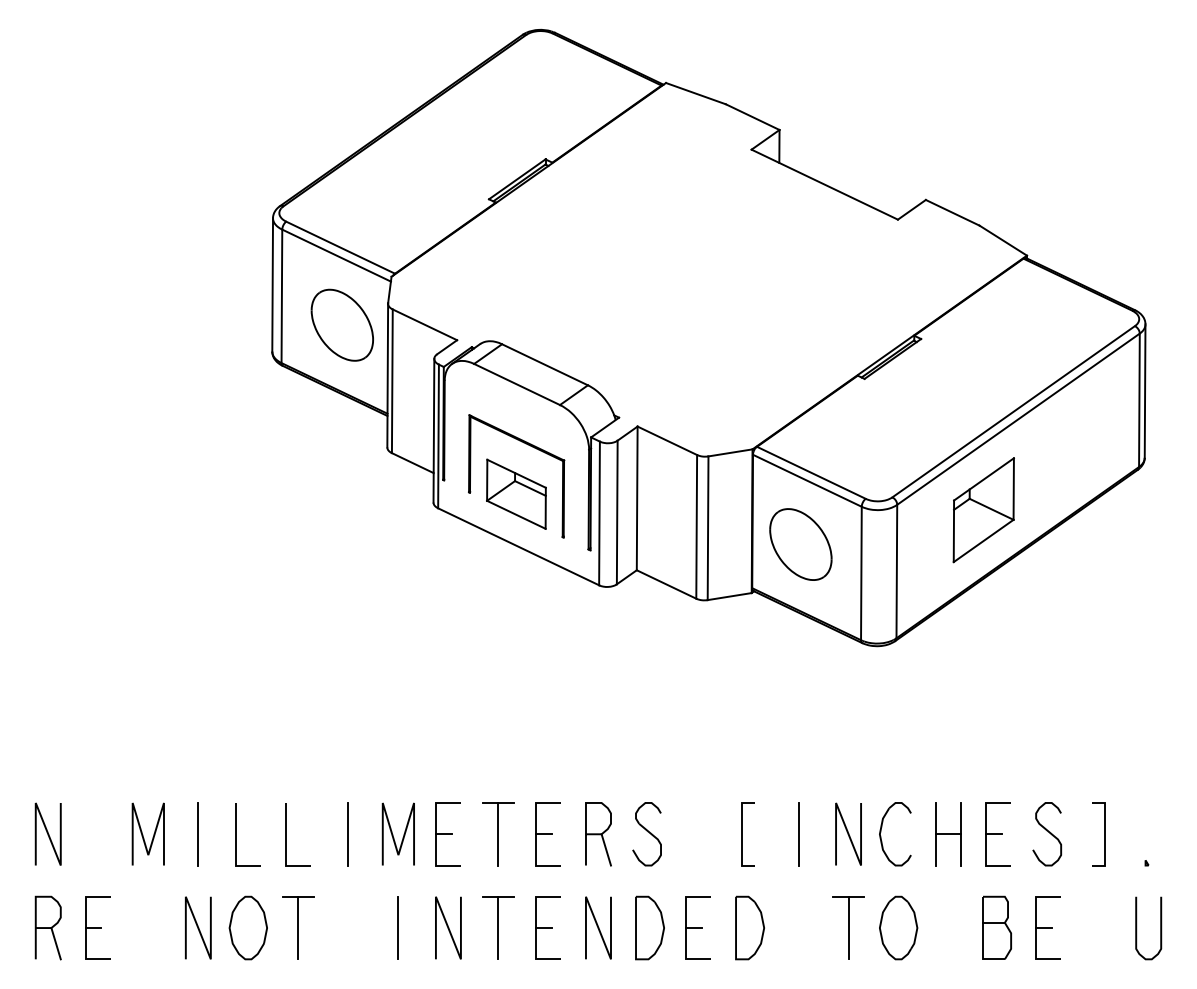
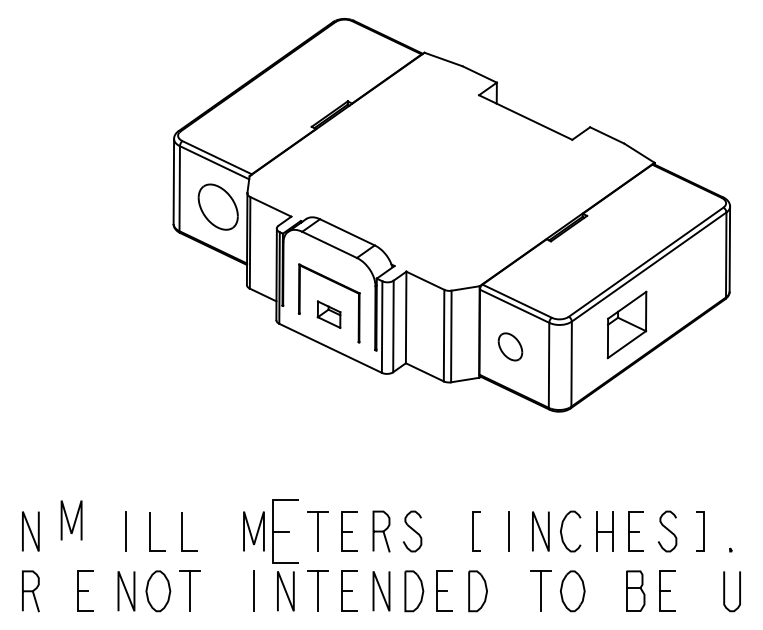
part: (515, 493) -> (328, 314), size x0.6
part: (800, 543) -> (510, 346), size x0.6
line: (349, 834) -> (222, 531), removed
part: (447, 834) -> (285, 531), size x1.6
line: (145, 837) -> (69, 522), moved
part: (97, 926) -> (85, 590), moved

